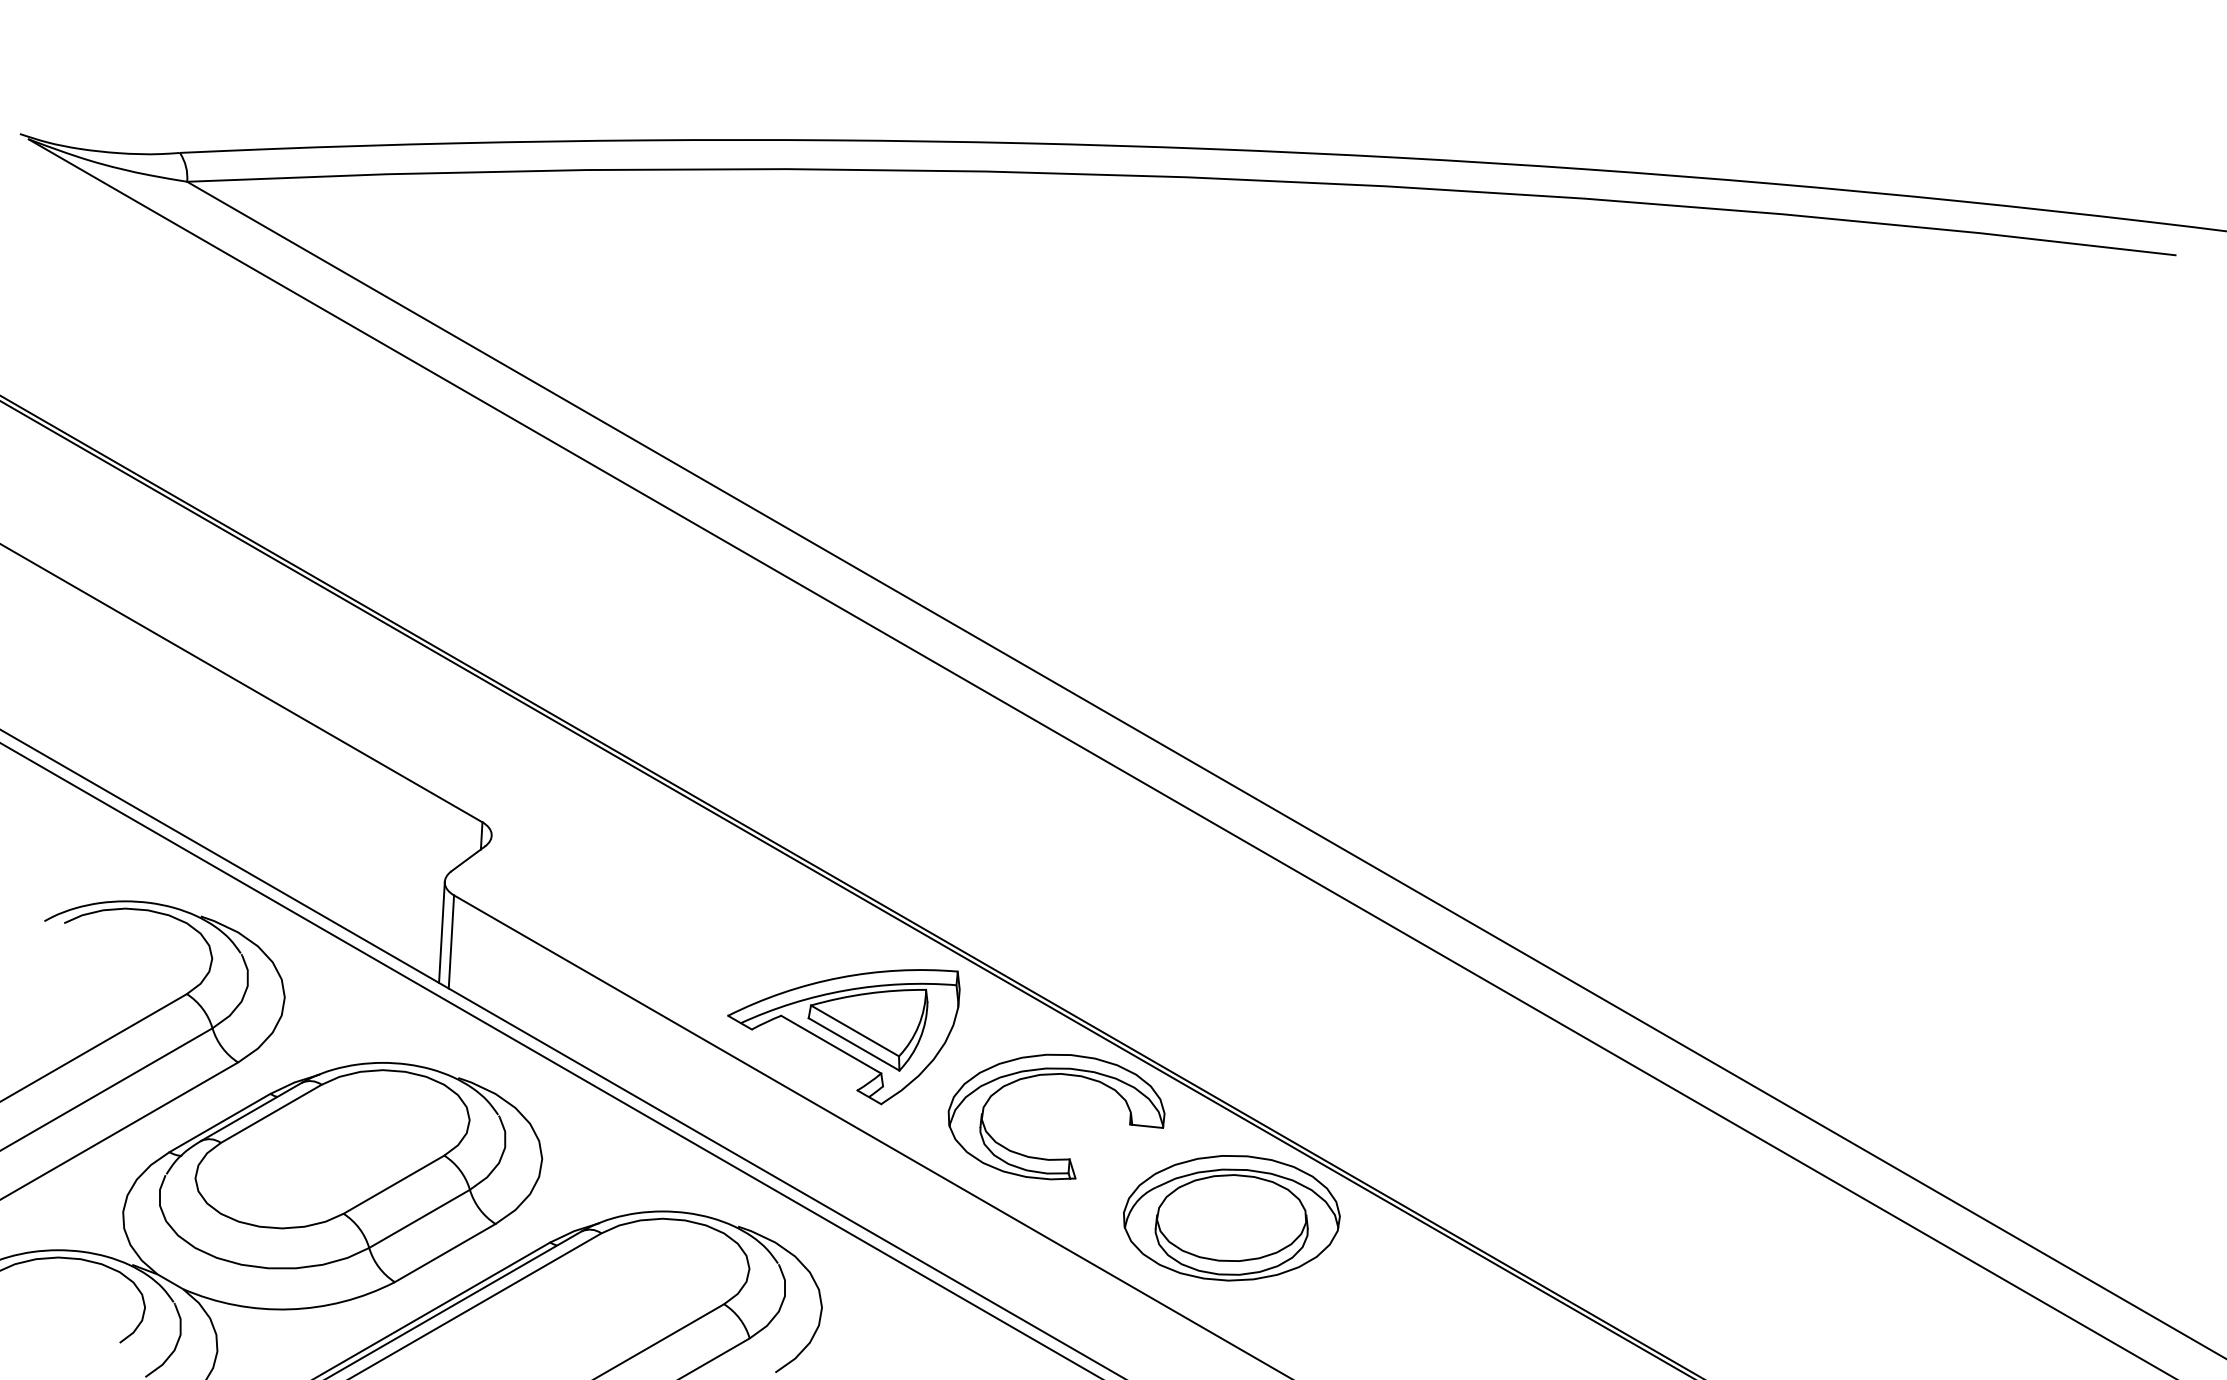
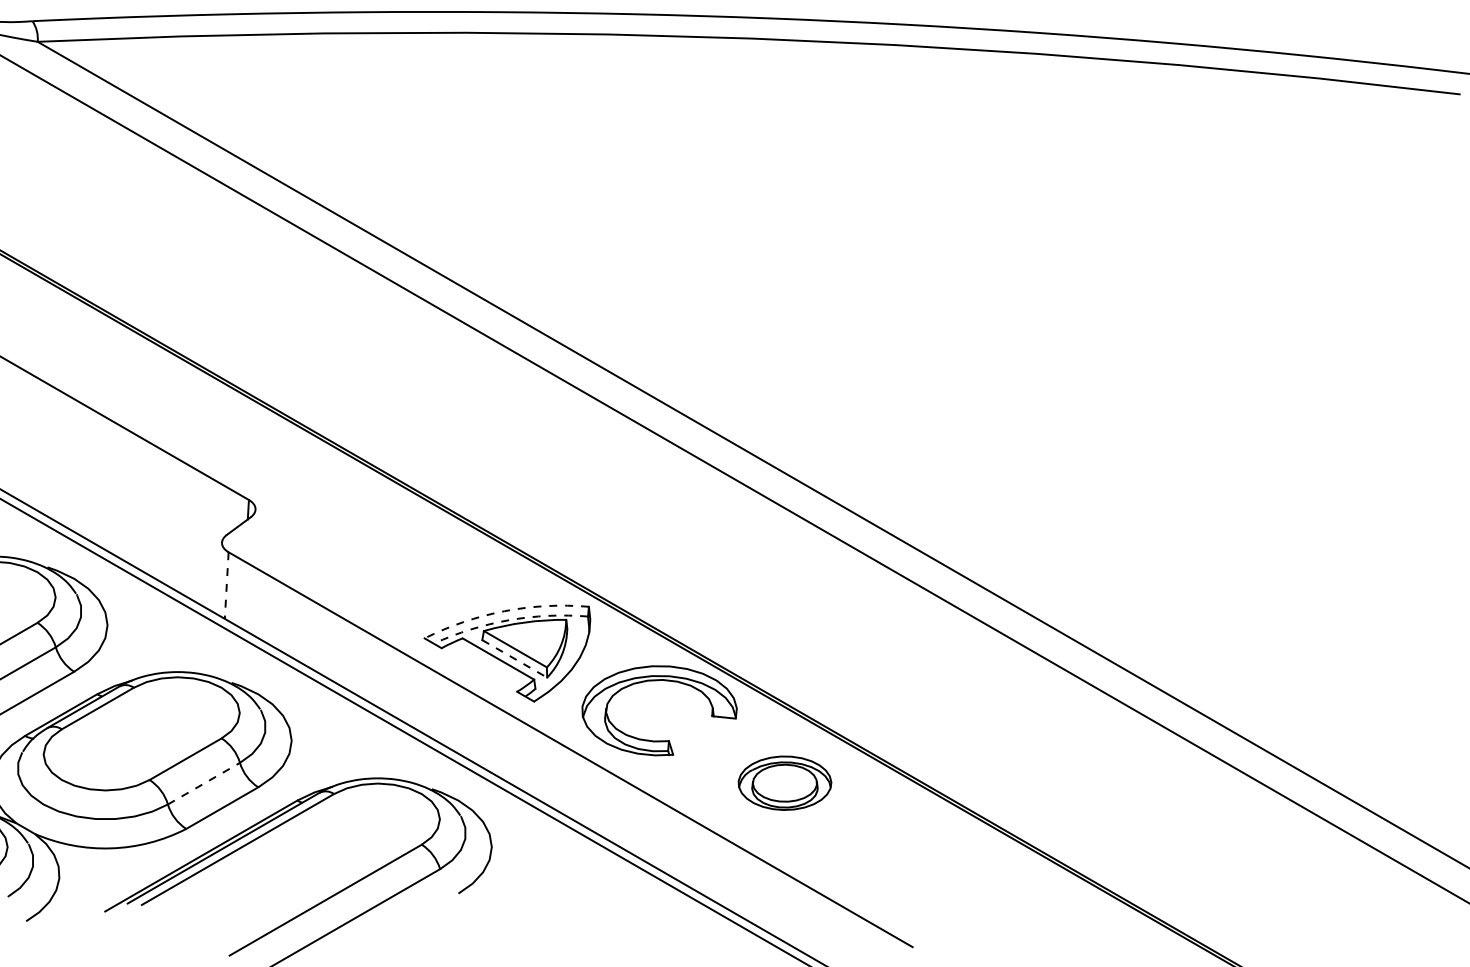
line: (441, 931) -> (219, 578), removed
line: (451, 941) -> (226, 585), solid -> dashed
arc: (839, 977) -> (504, 611), solid -> dashed
arc: (846, 990) -> (509, 620), solid -> dashed
line: (854, 1044) -> (515, 658), solid -> dashed
line: (420, 1218) -> (204, 783), solid -> dashed
part: (1231, 1218) -> (784, 783), size x0.6

